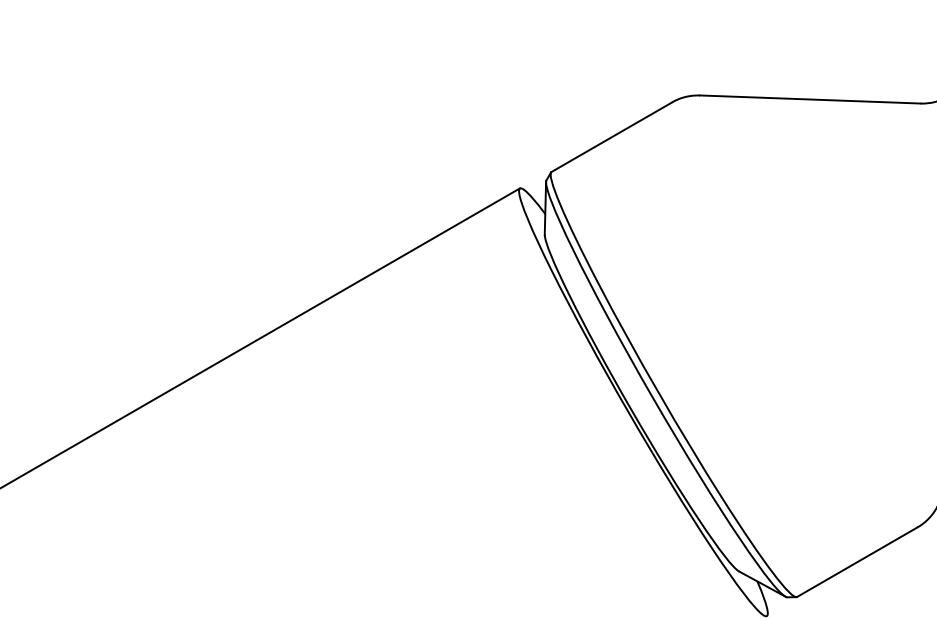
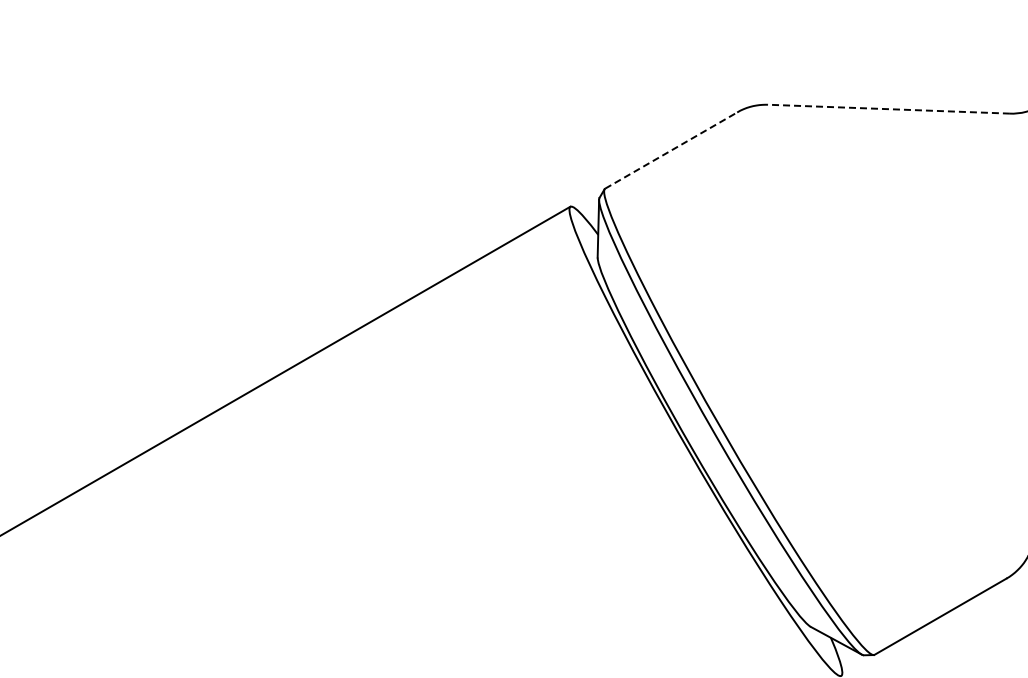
line: (809, 99) -> (888, 109), solid -> dashed
line: (612, 137) -> (671, 150), solid -> dashed

